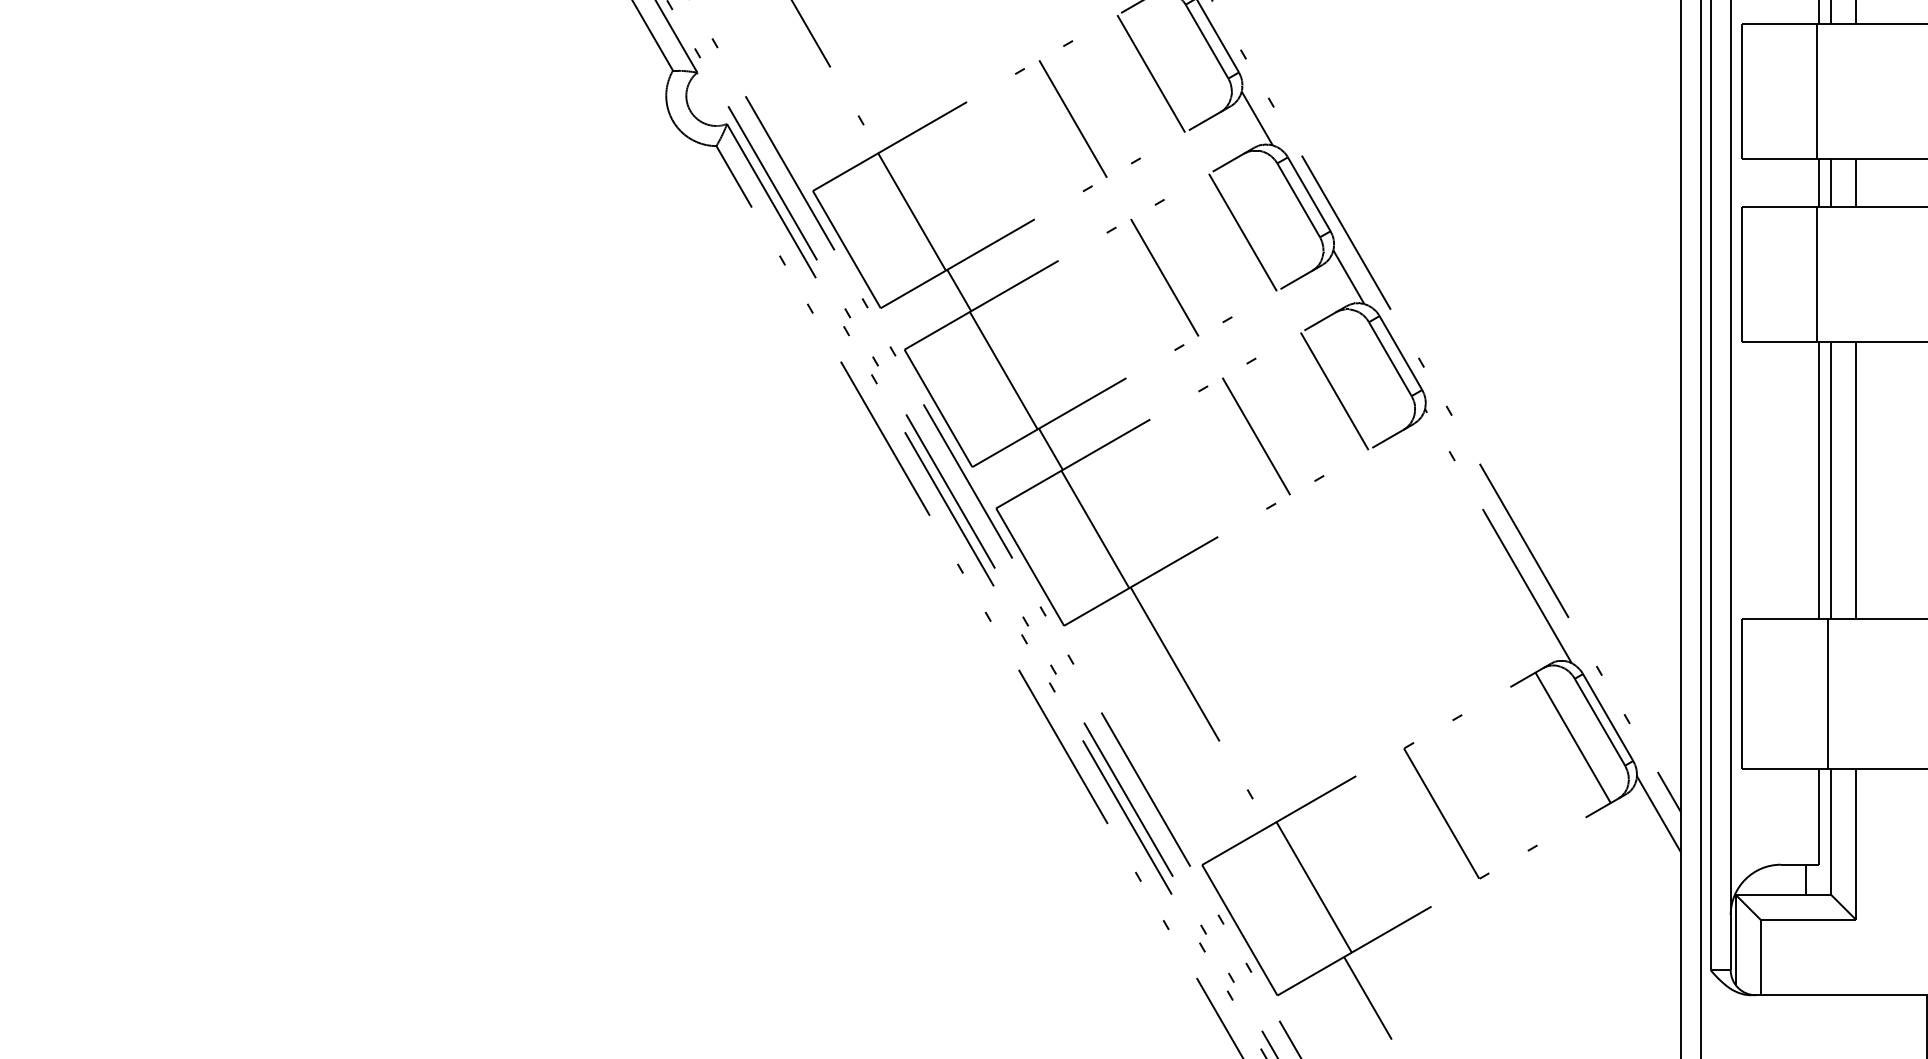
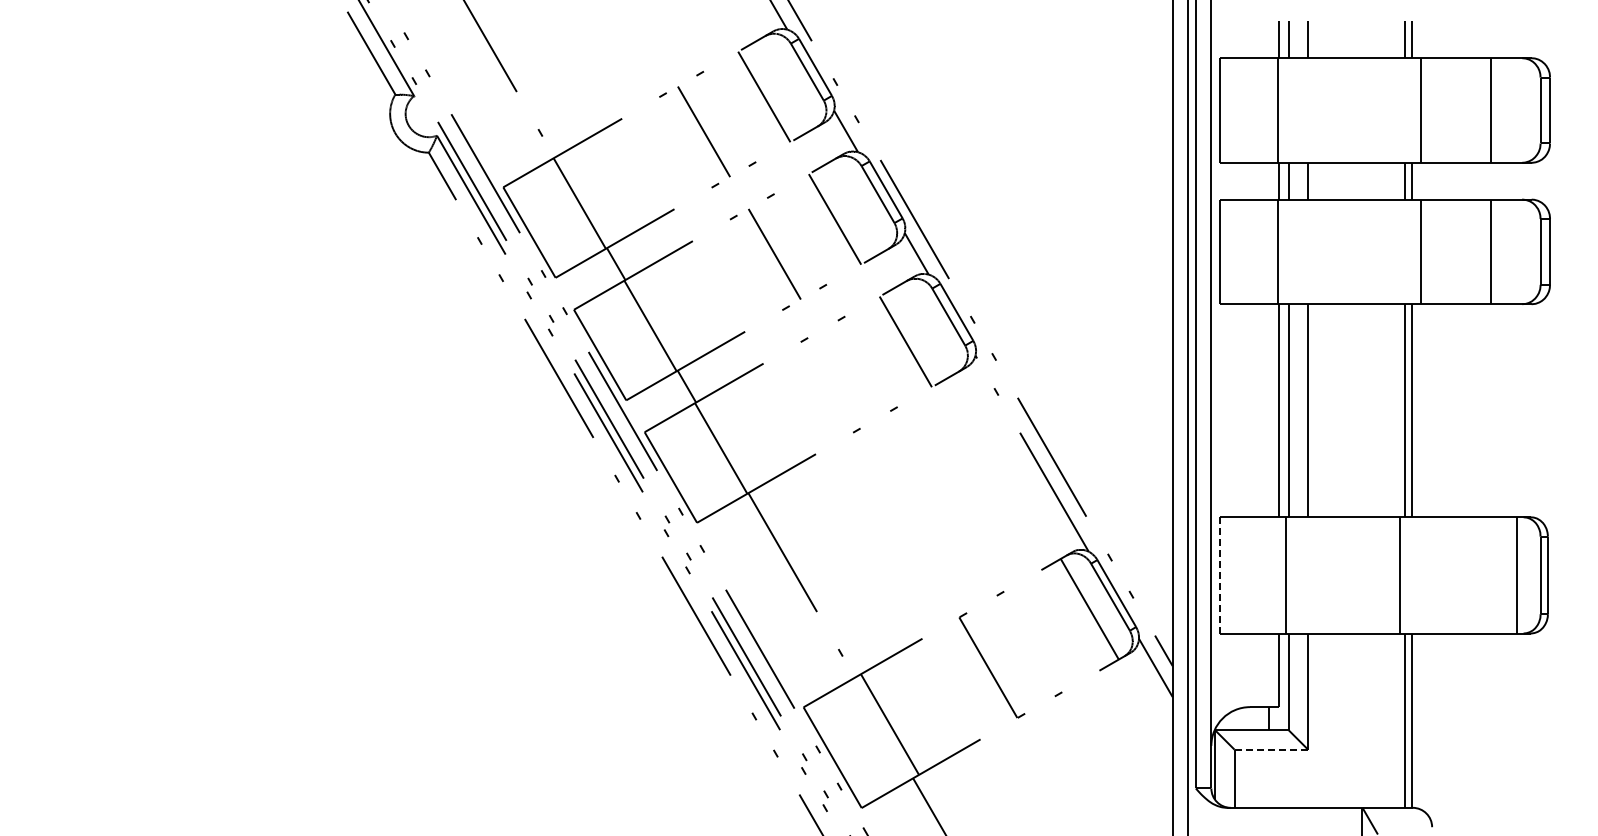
line: (1256, 436) -> (845, 376), removed
line: (1741, 692) -> (1219, 574), solid -> dashed
line: (1808, 919) -> (1271, 749), solid -> dashed

